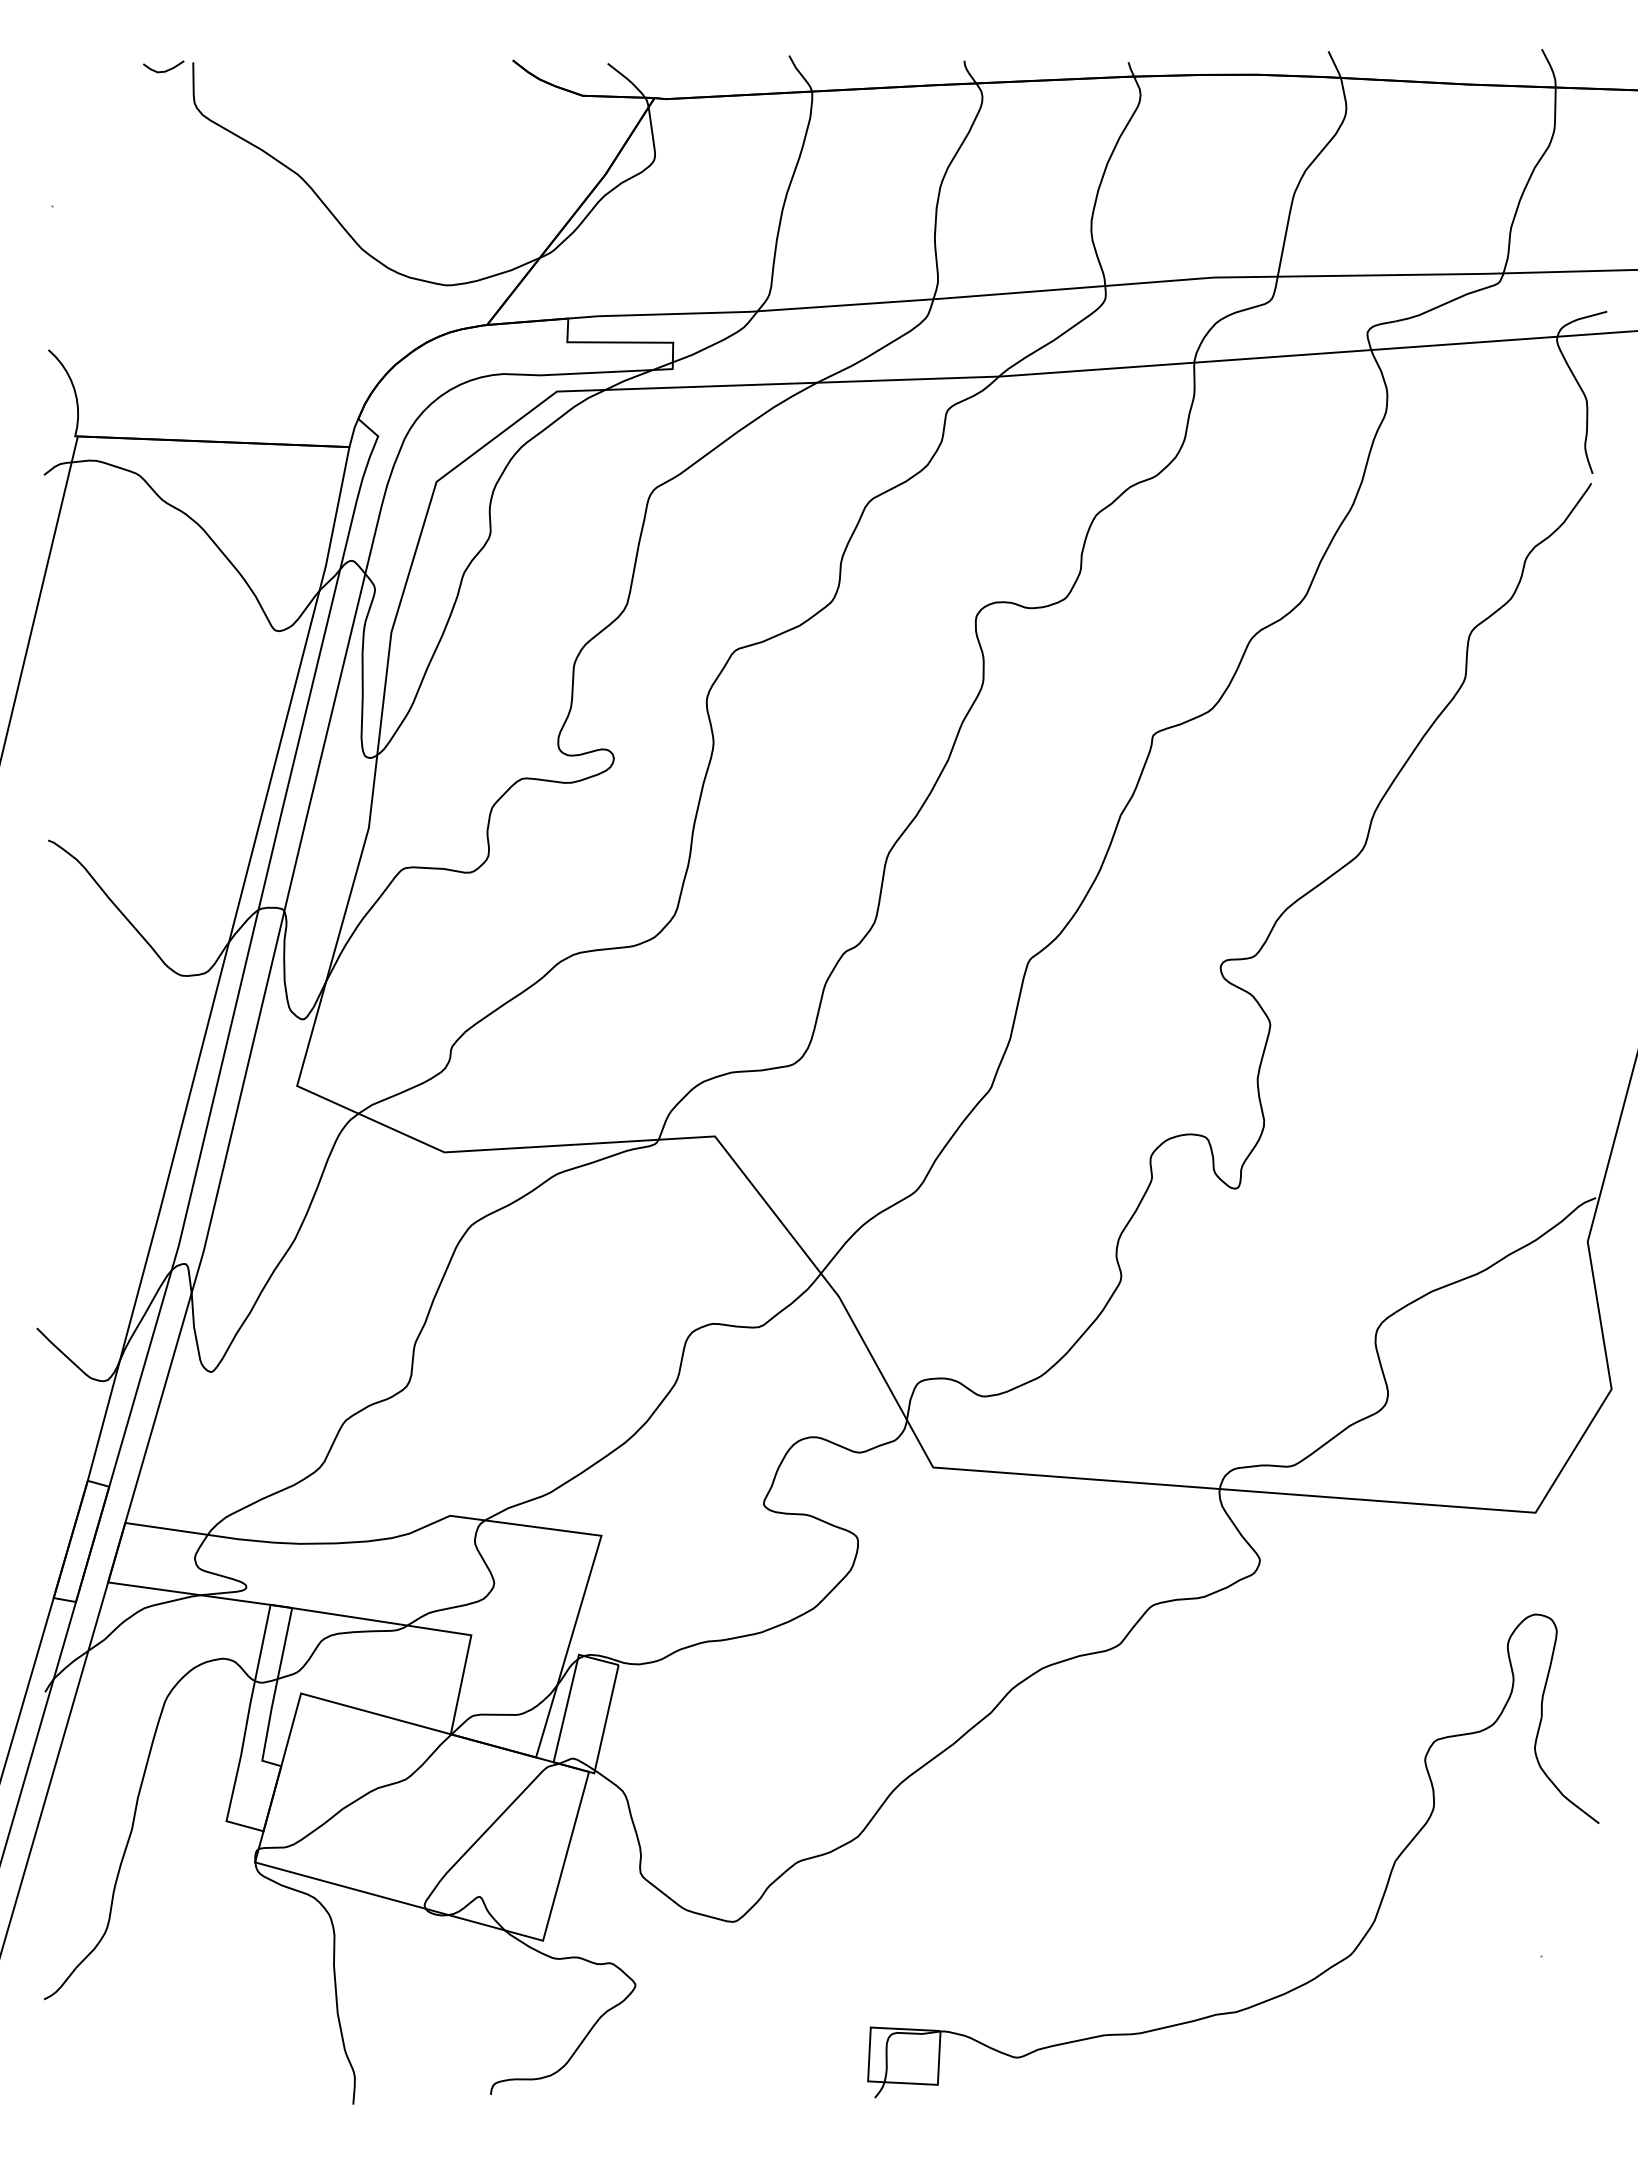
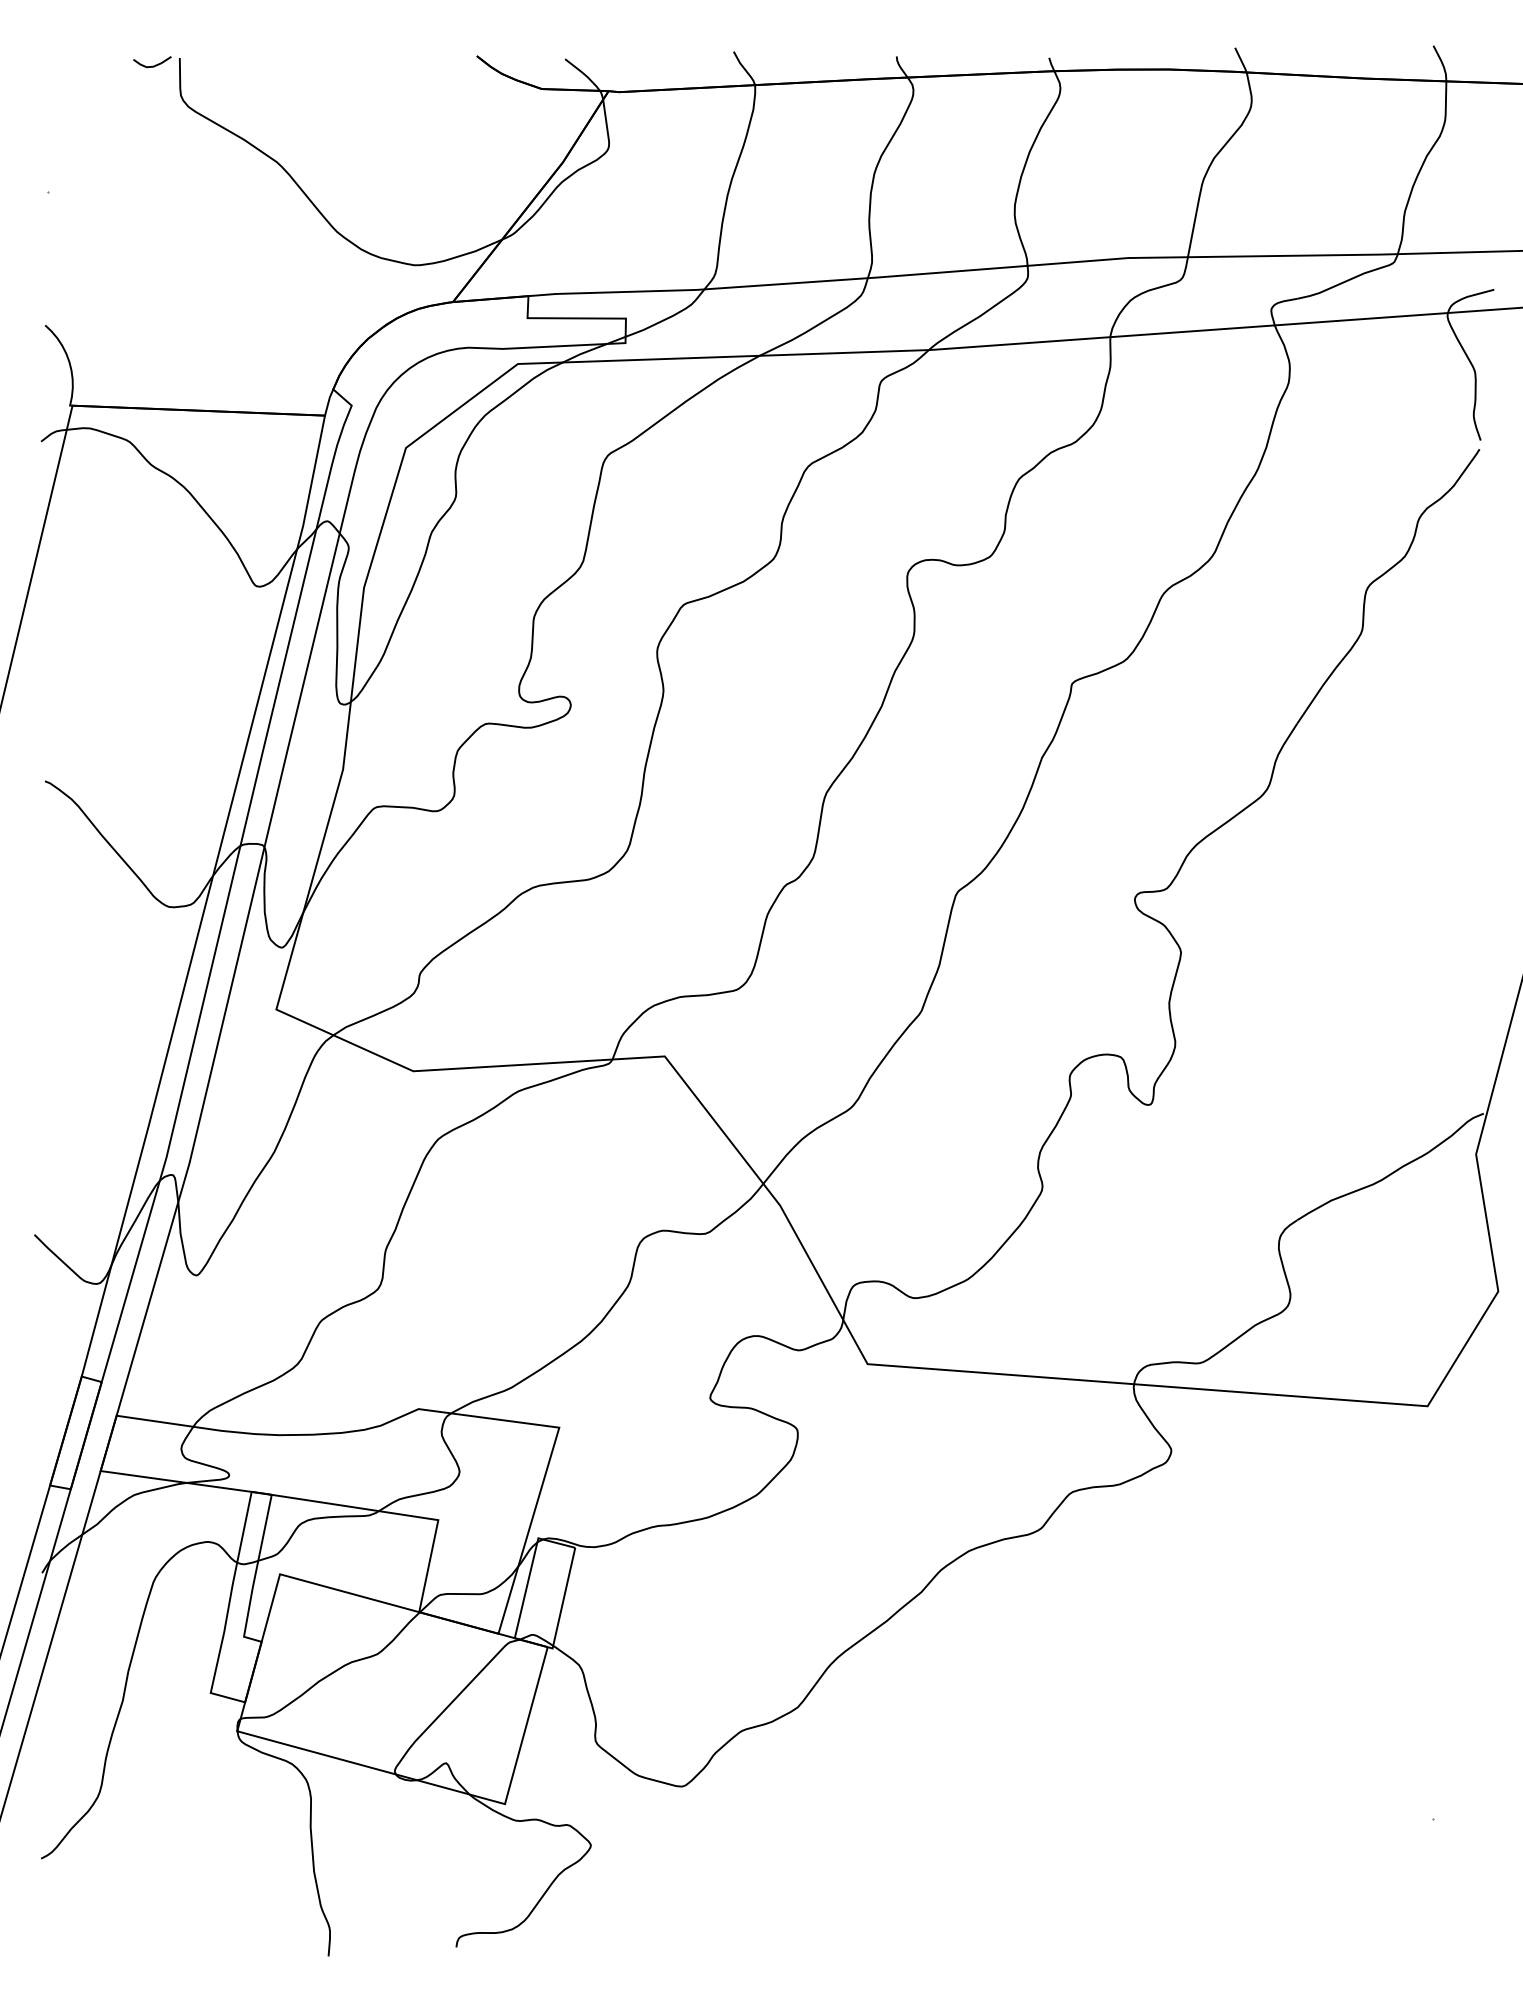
part: (1299, 1985) -> (1208, 1845), removed

